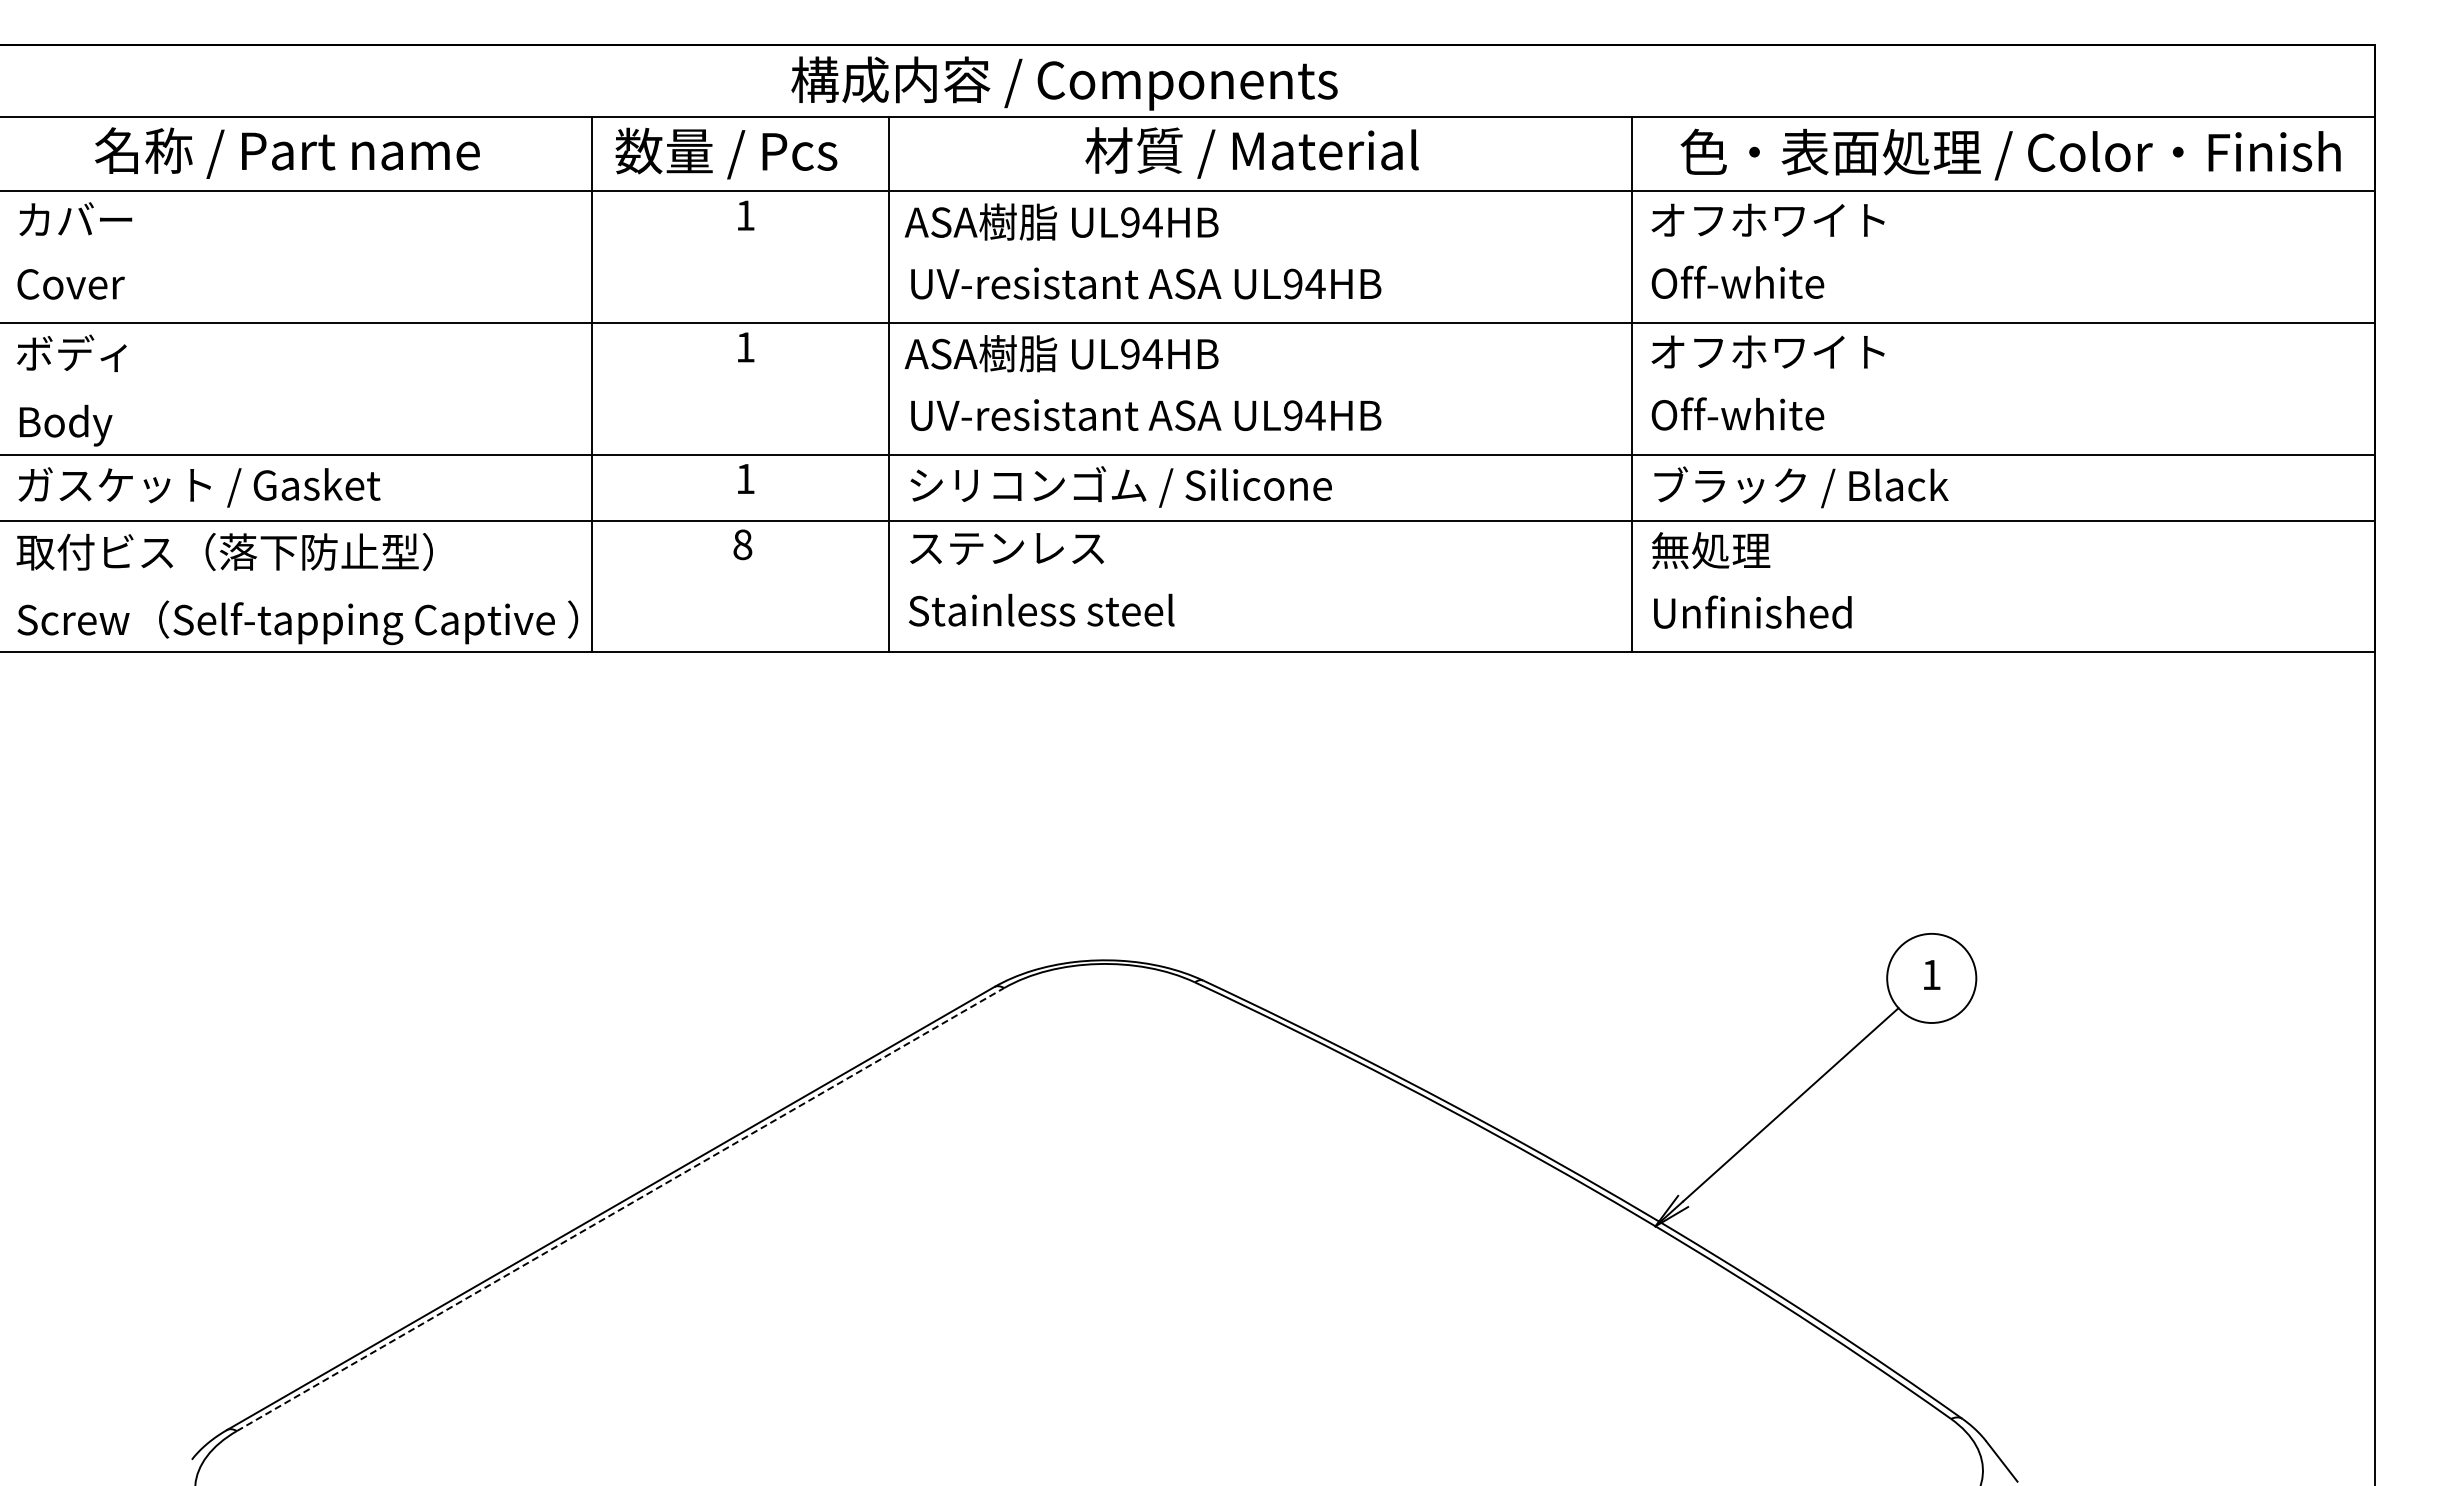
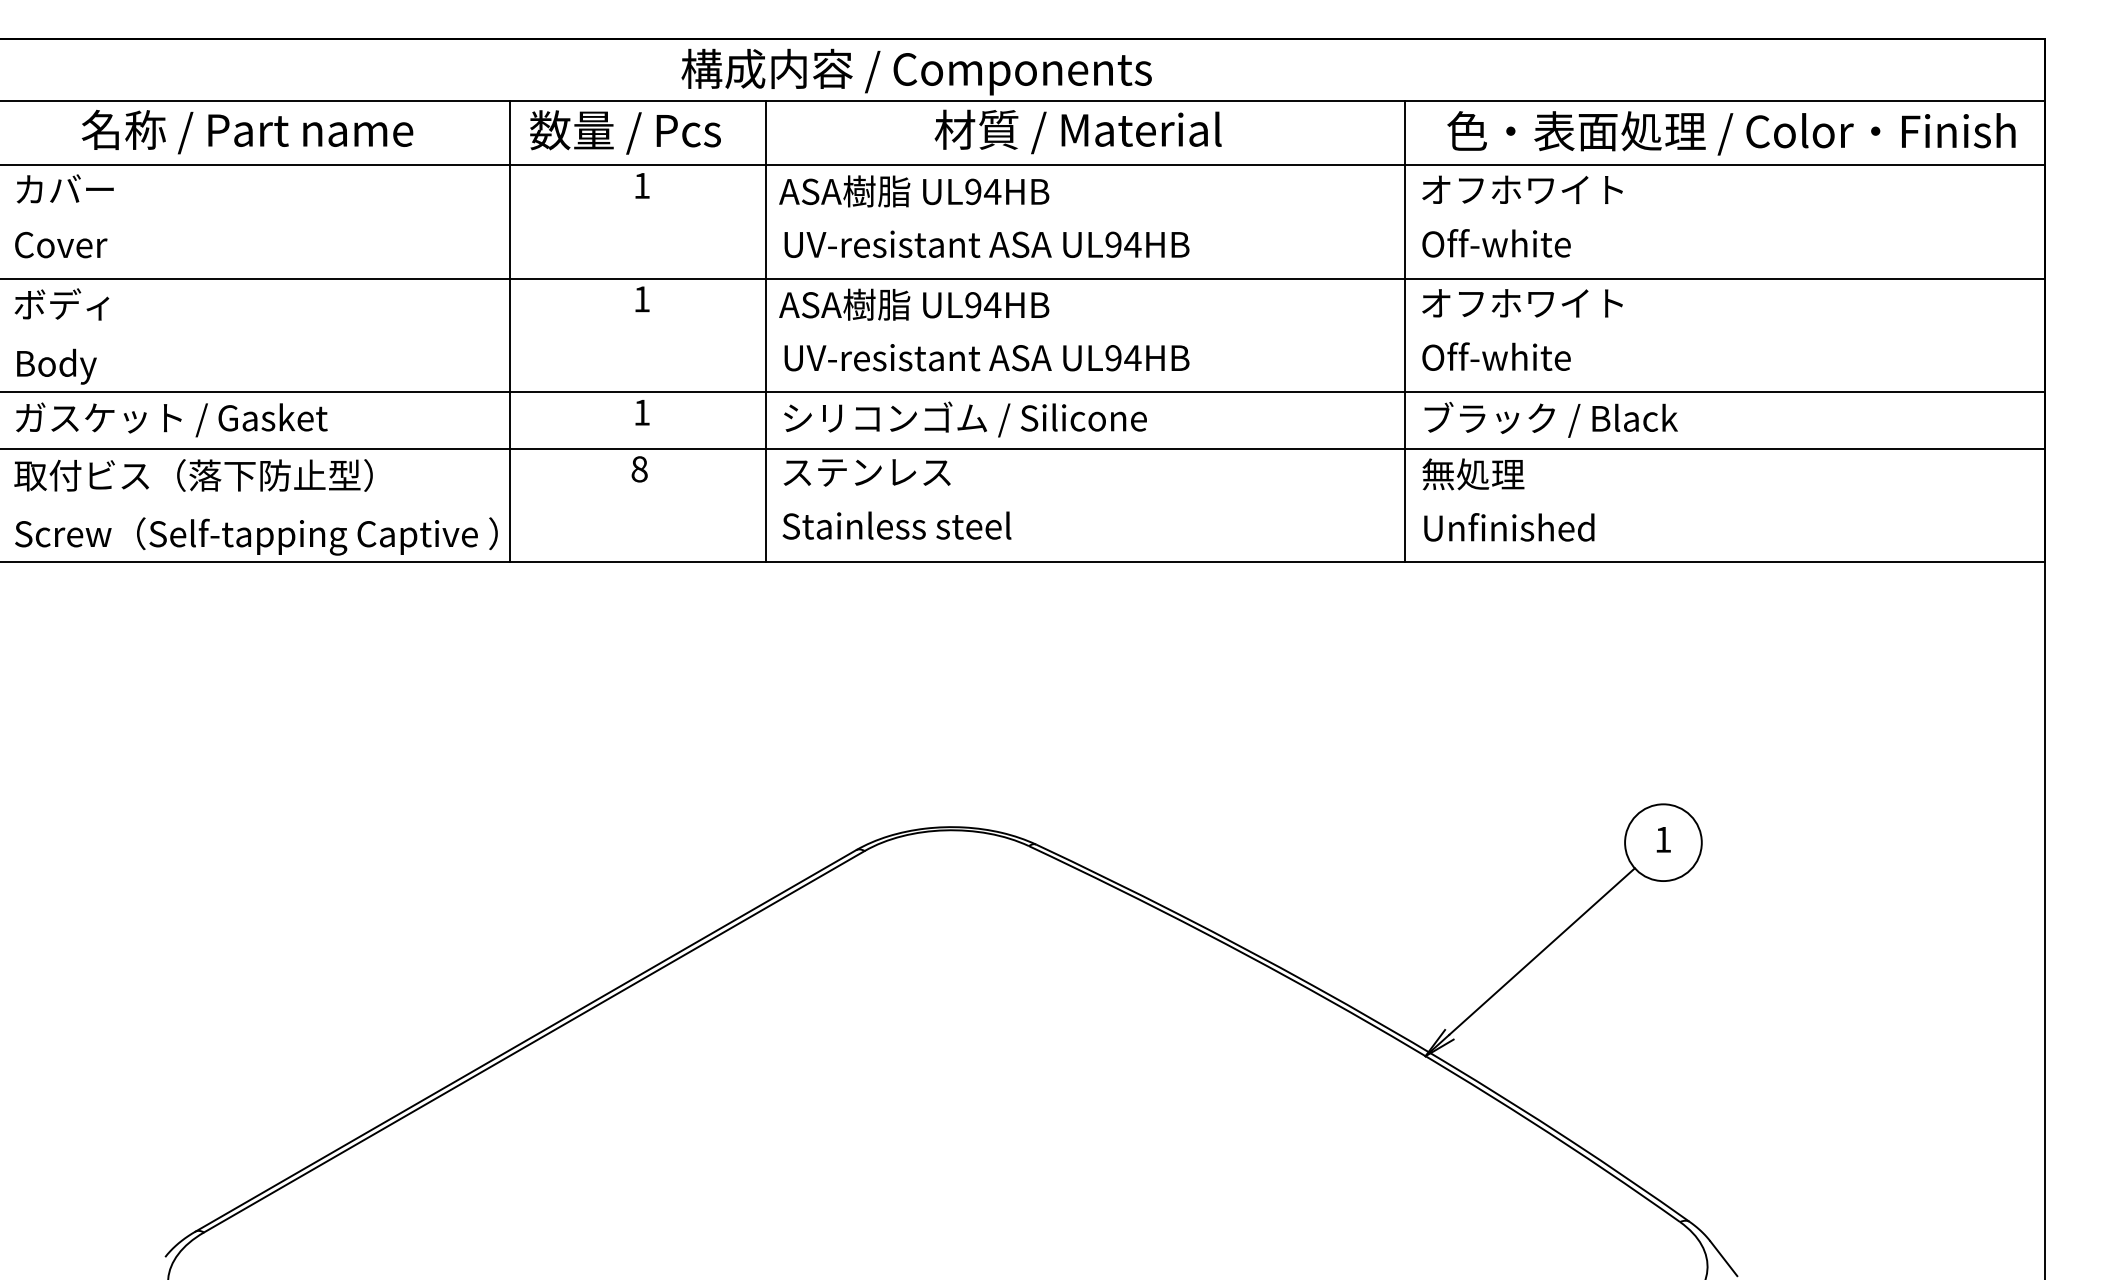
line: (620, 1209) -> (534, 1041), dashed -> solid

